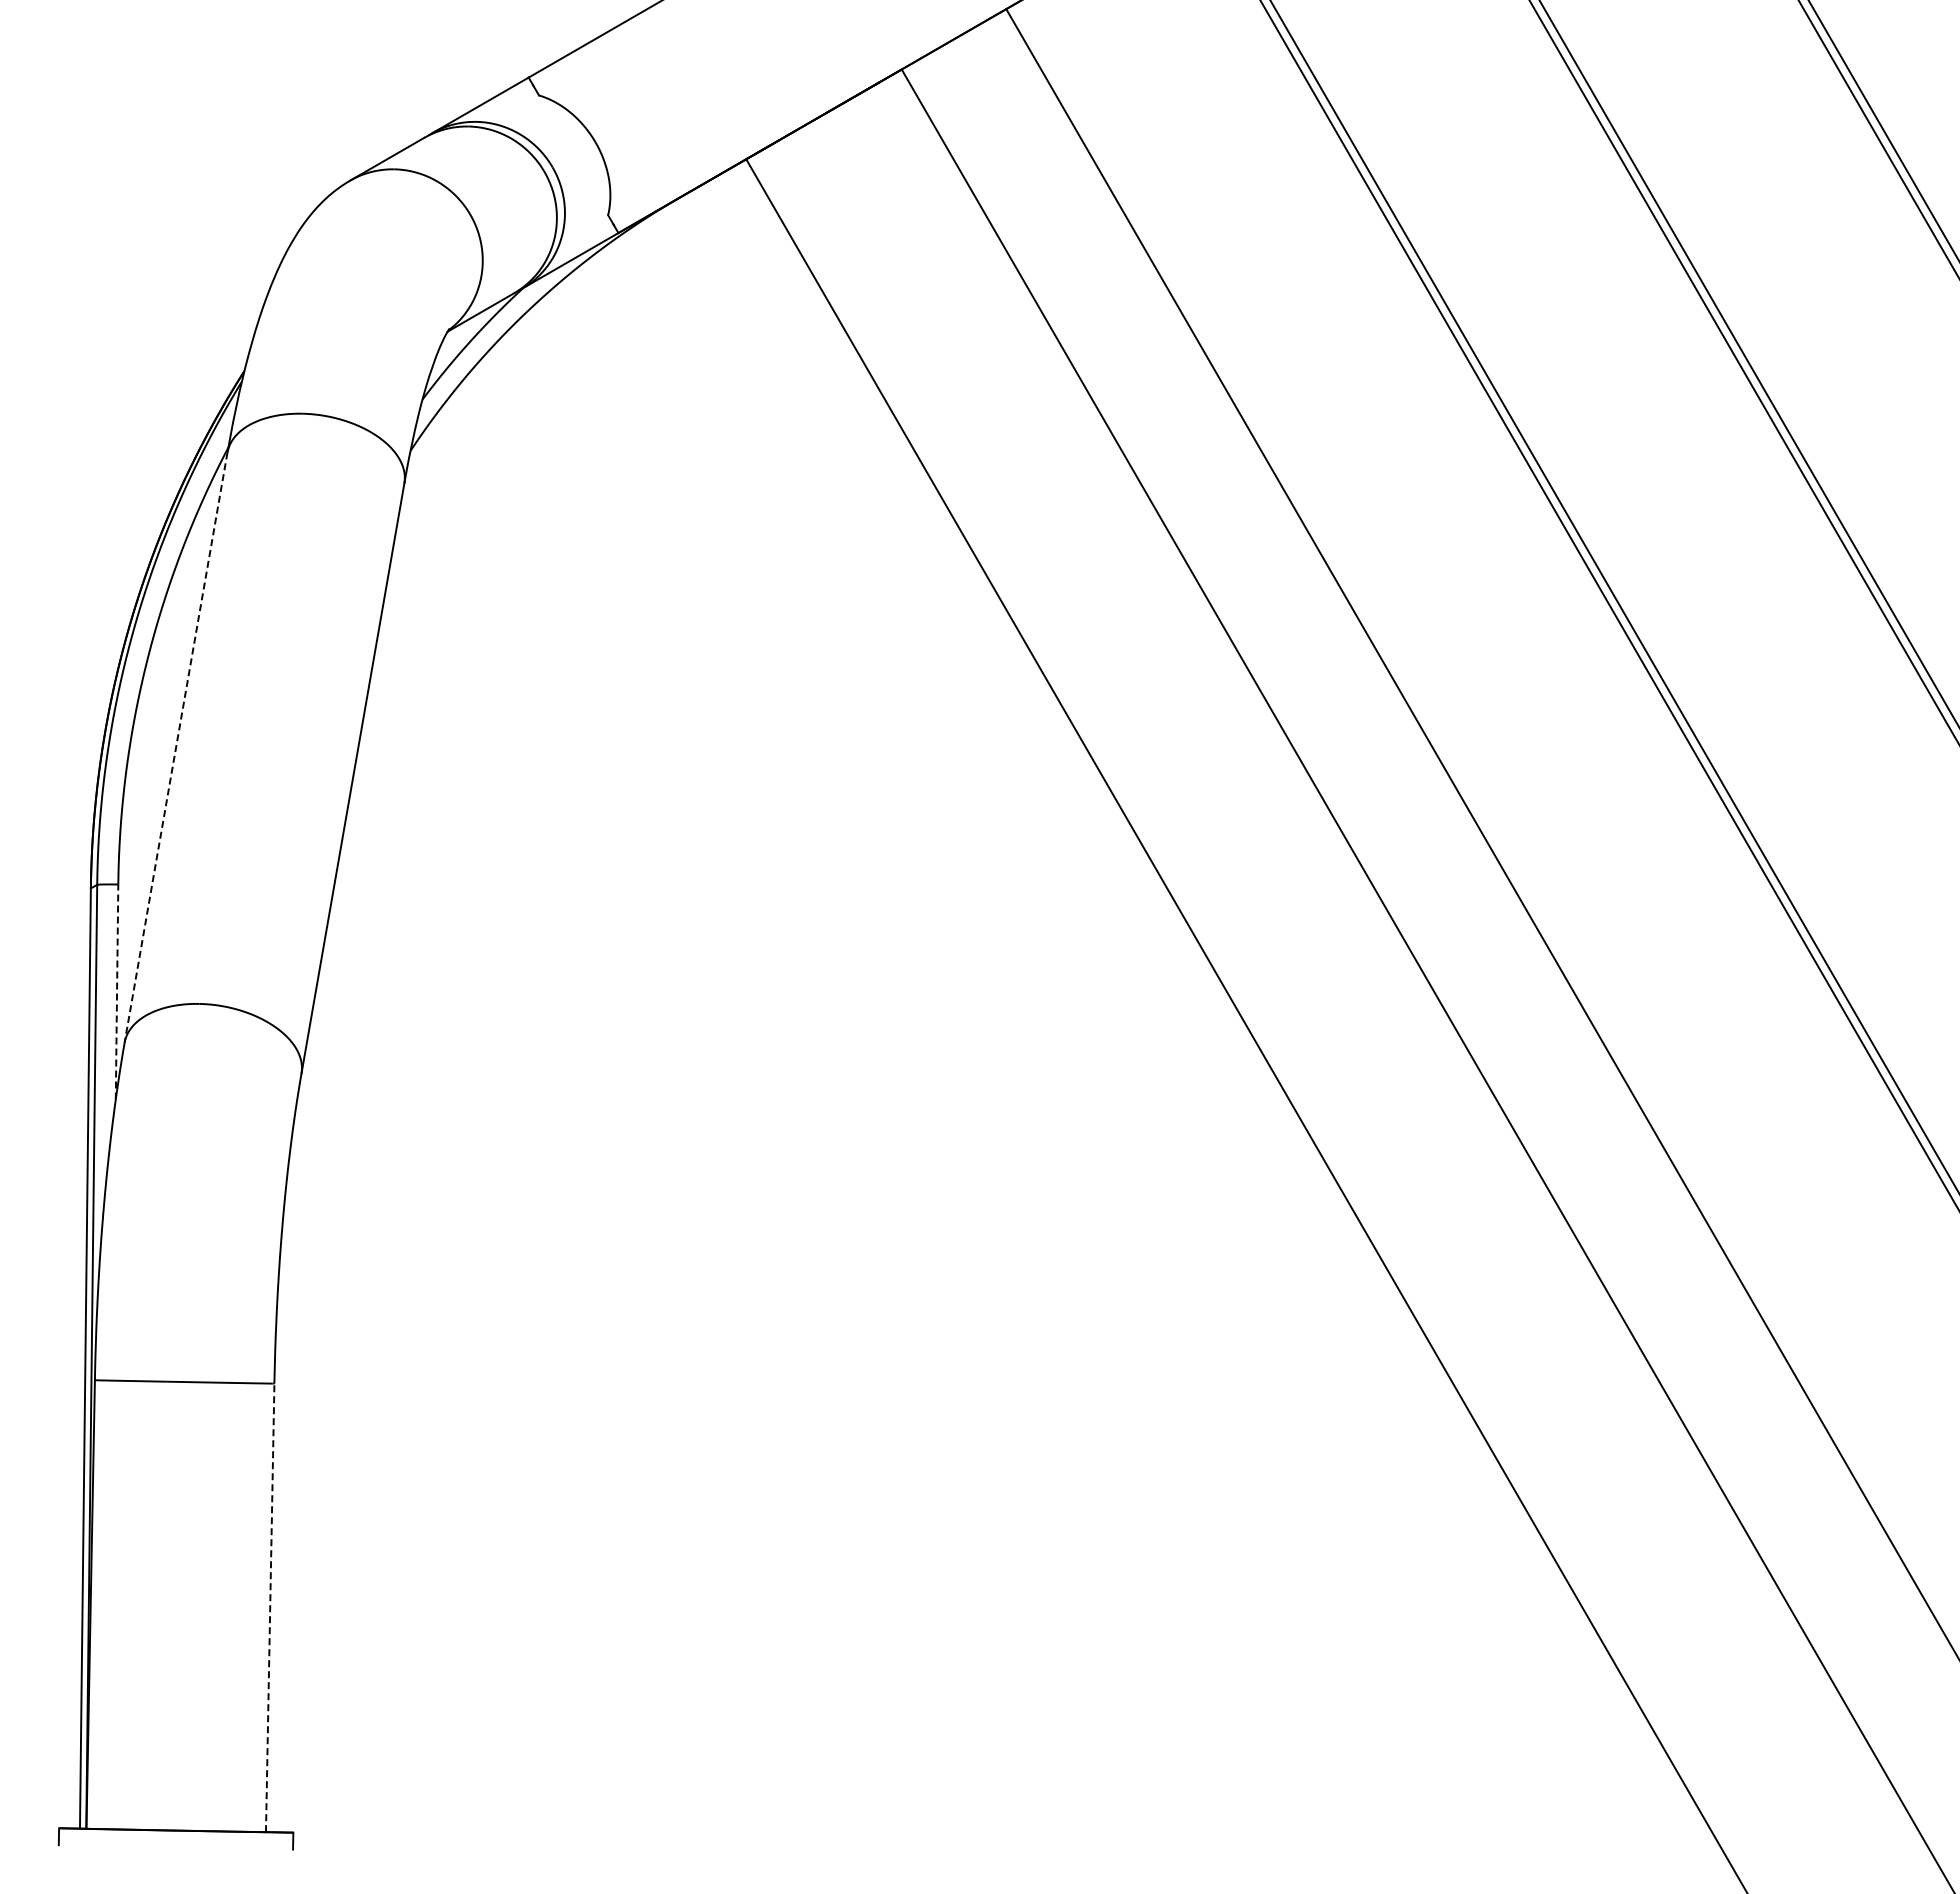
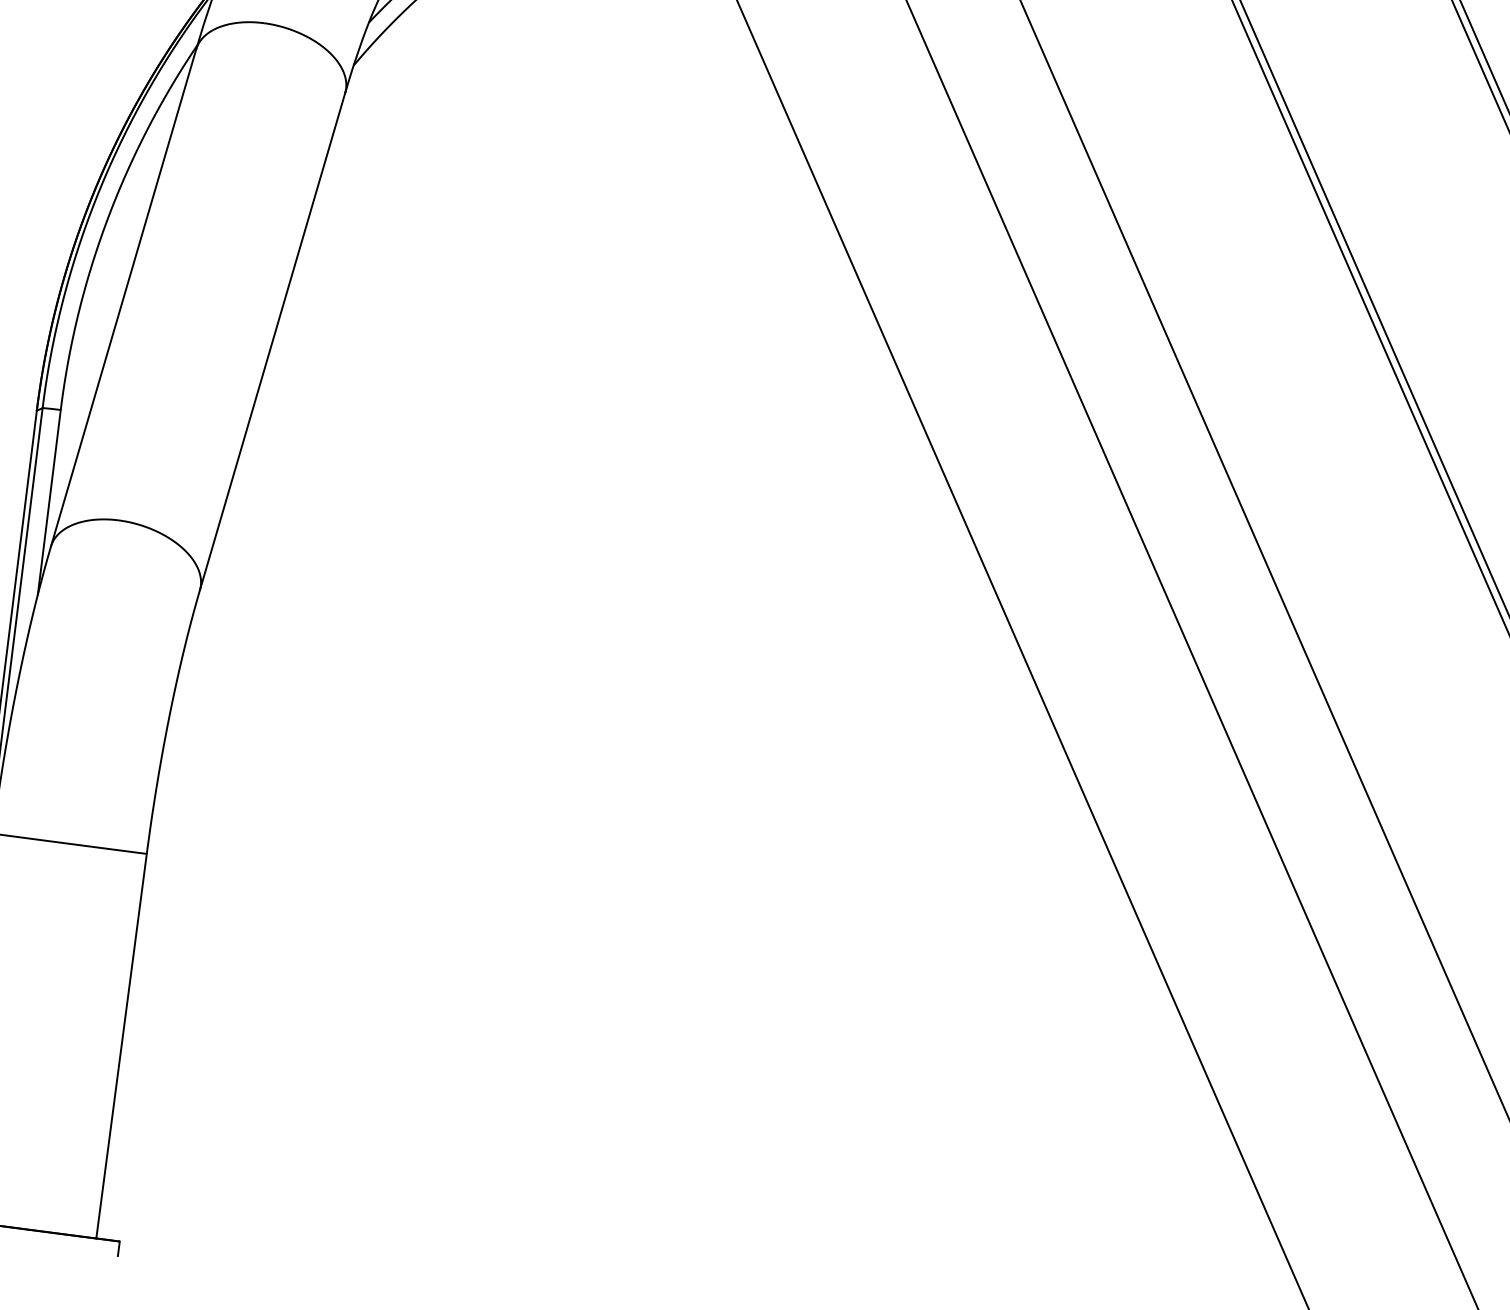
line: (176, 747) -> (123, 297), dashed -> solid
line: (117, 992) -> (49, 502), dashed -> solid
line: (270, 1607) -> (121, 1045), dashed -> solid

